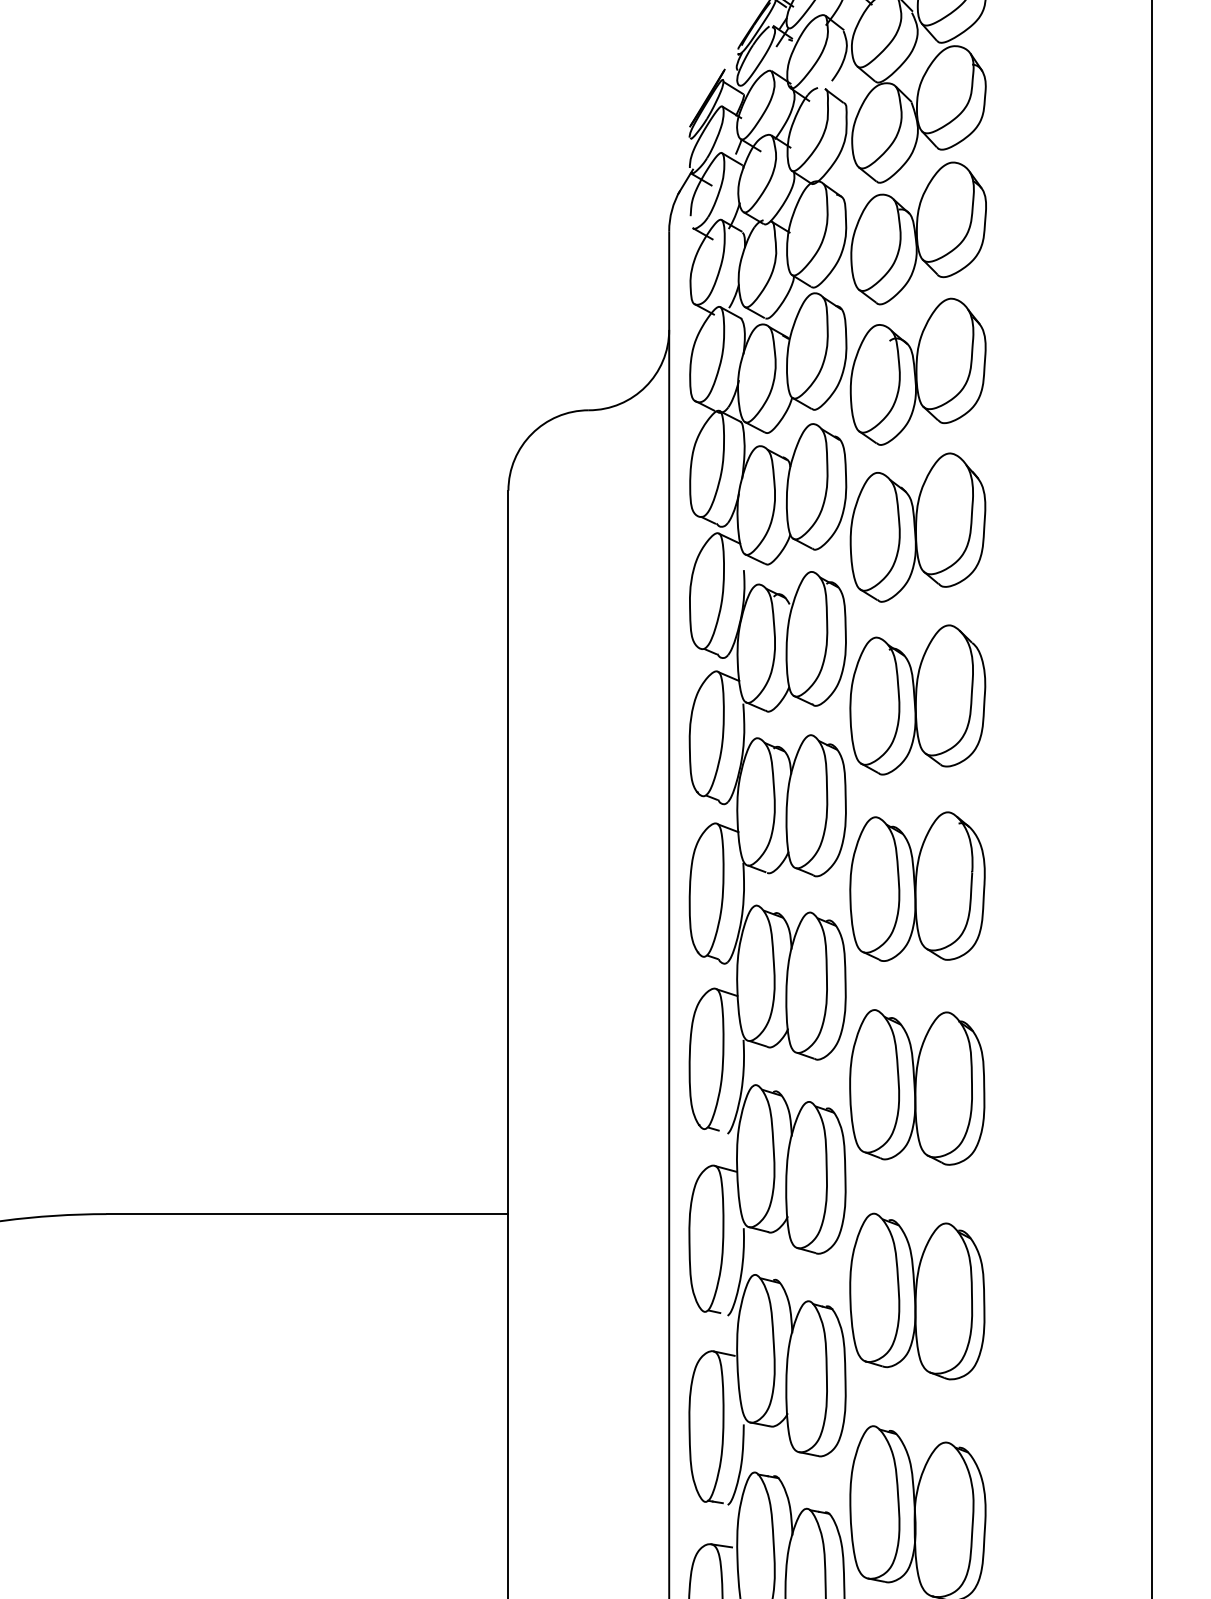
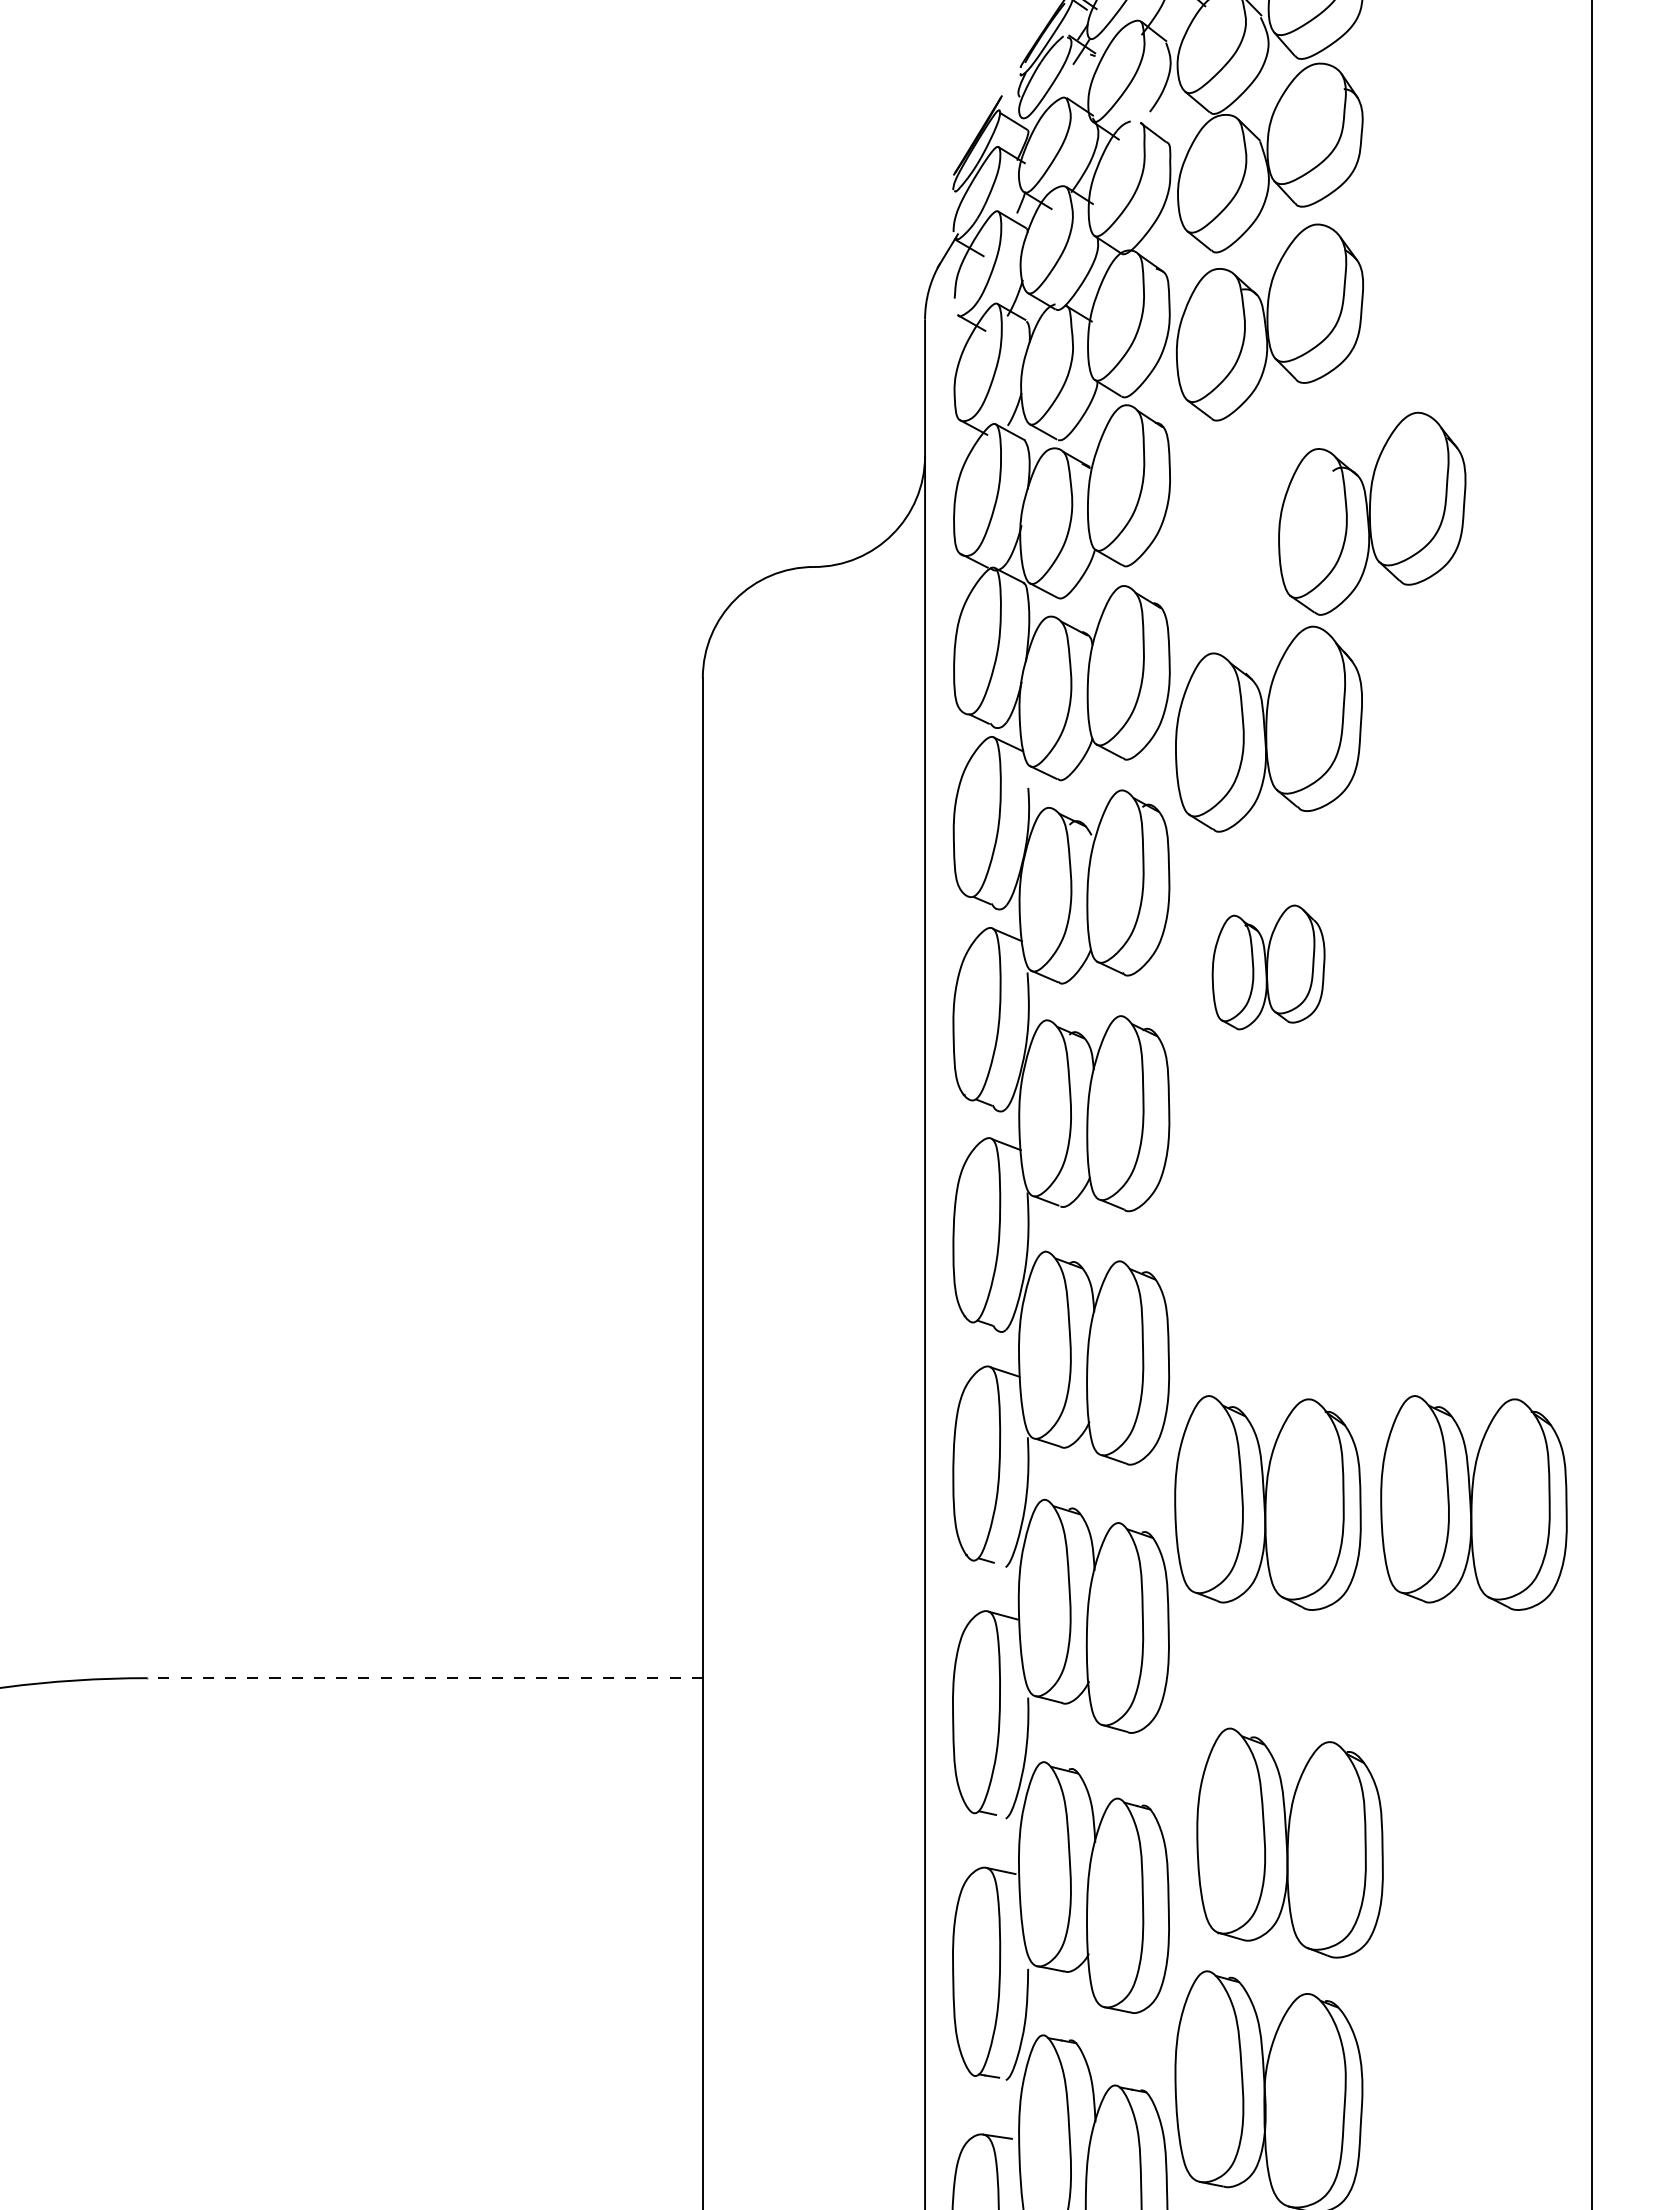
part: (918, 371) -> (1372, 513), moved
part: (917, 700) -> (1268, 967), size x0.6
part: (917, 886) -> (1268, 1225), removed
part: (1065, 1087) -> (1473, 1502), added
line: (307, 1214) -> (425, 1678), solid -> dashed
part: (916, 1296) -> (1289, 1842), moved

